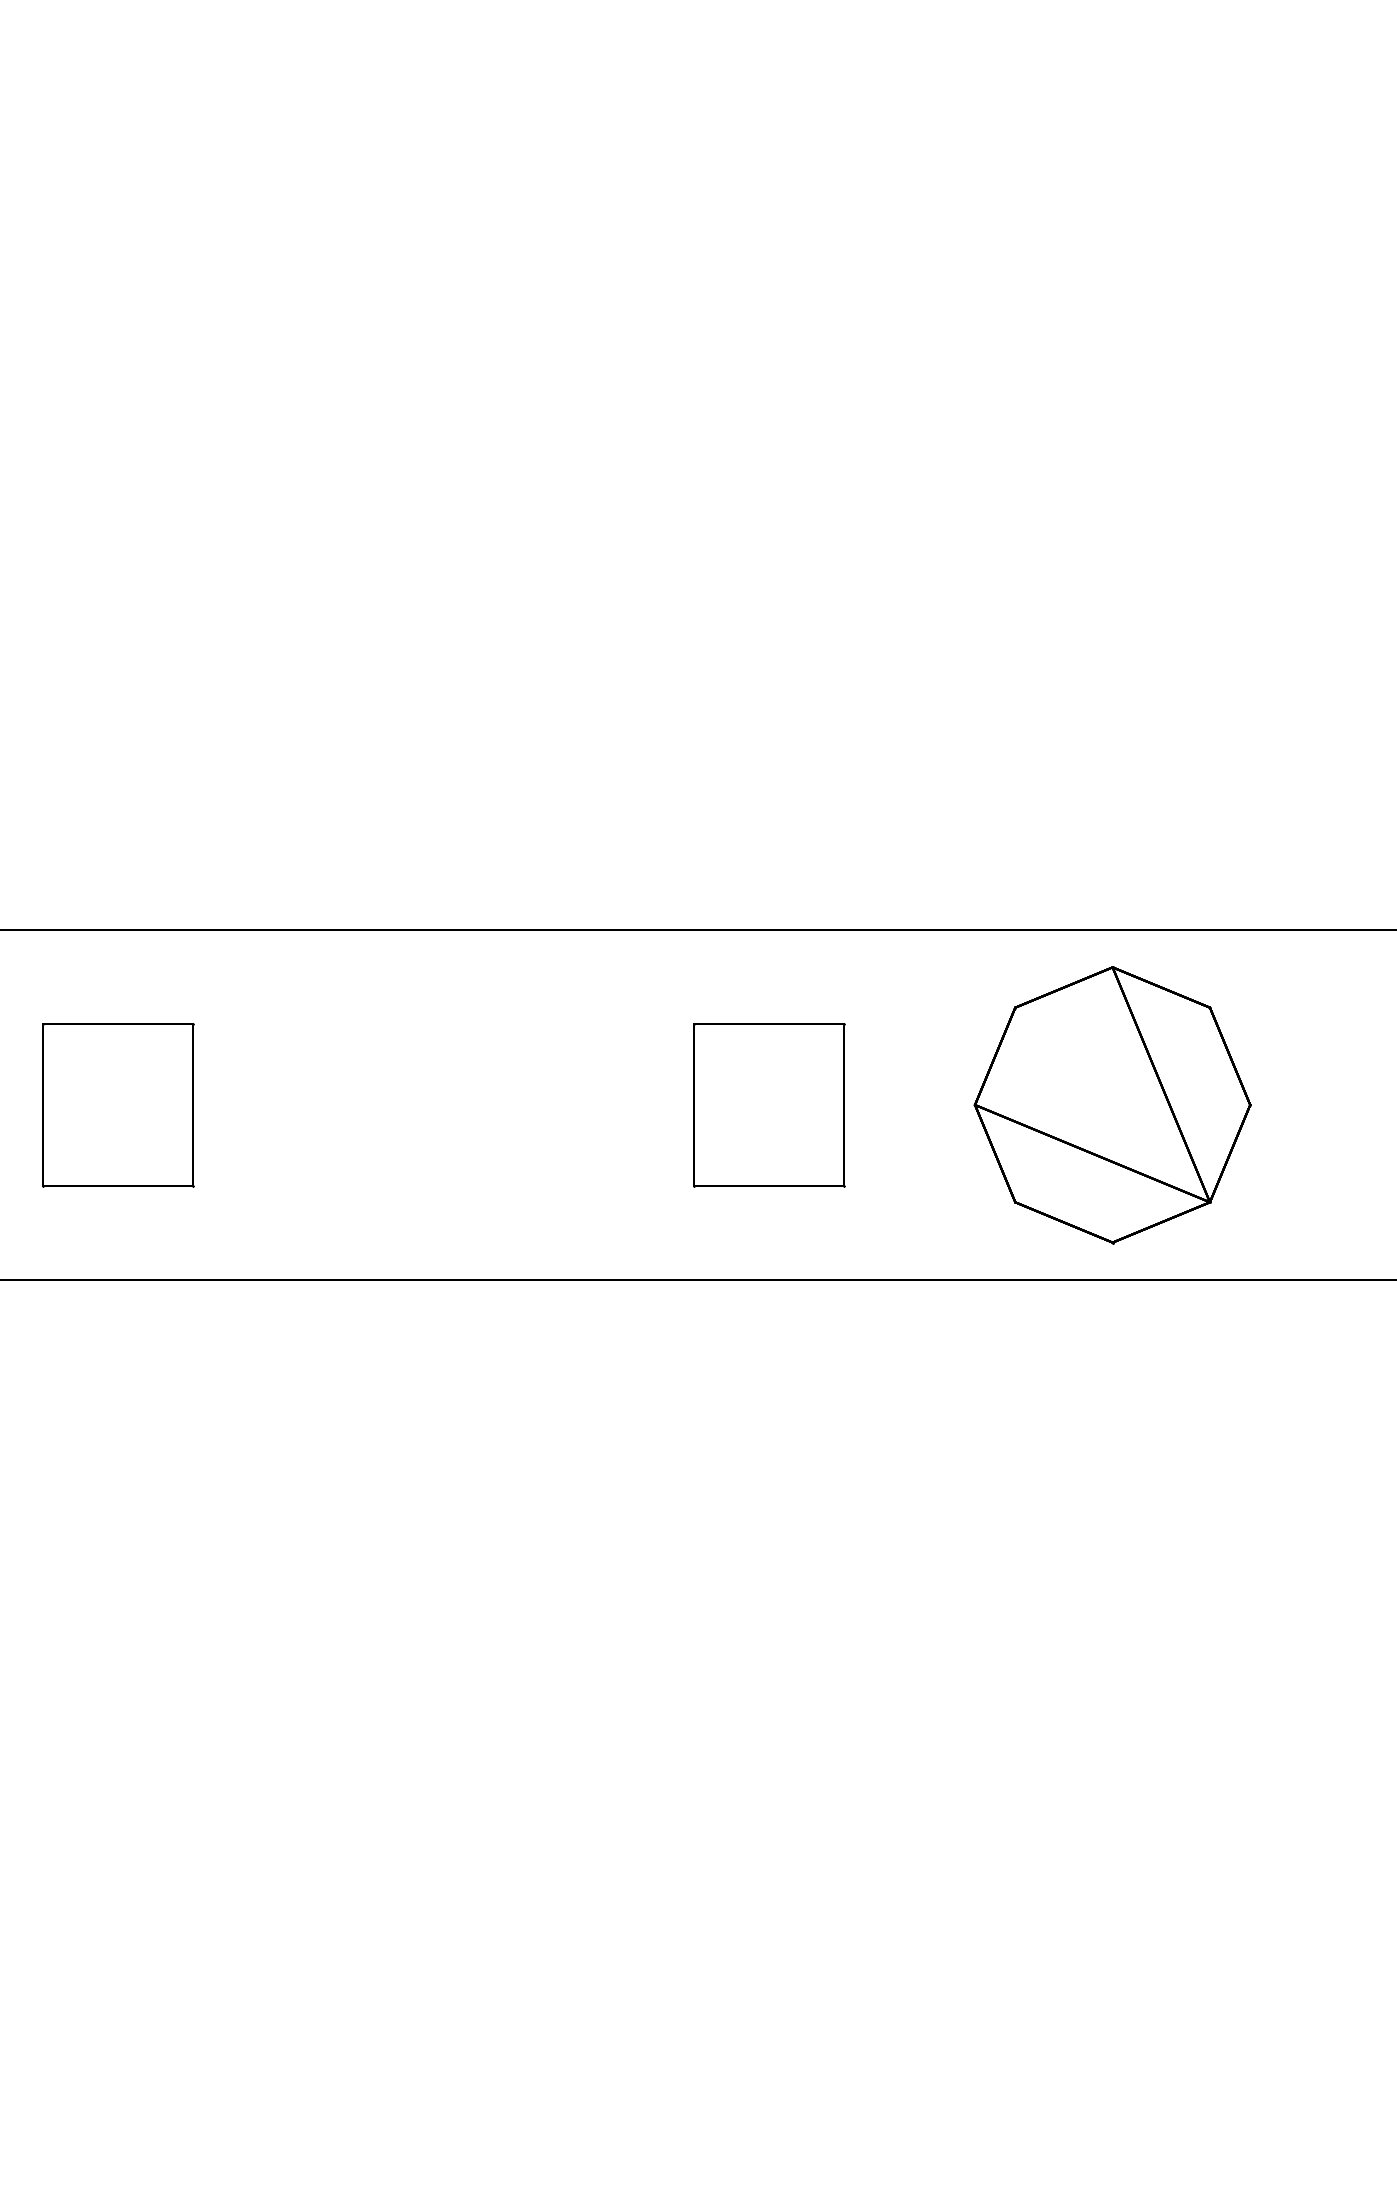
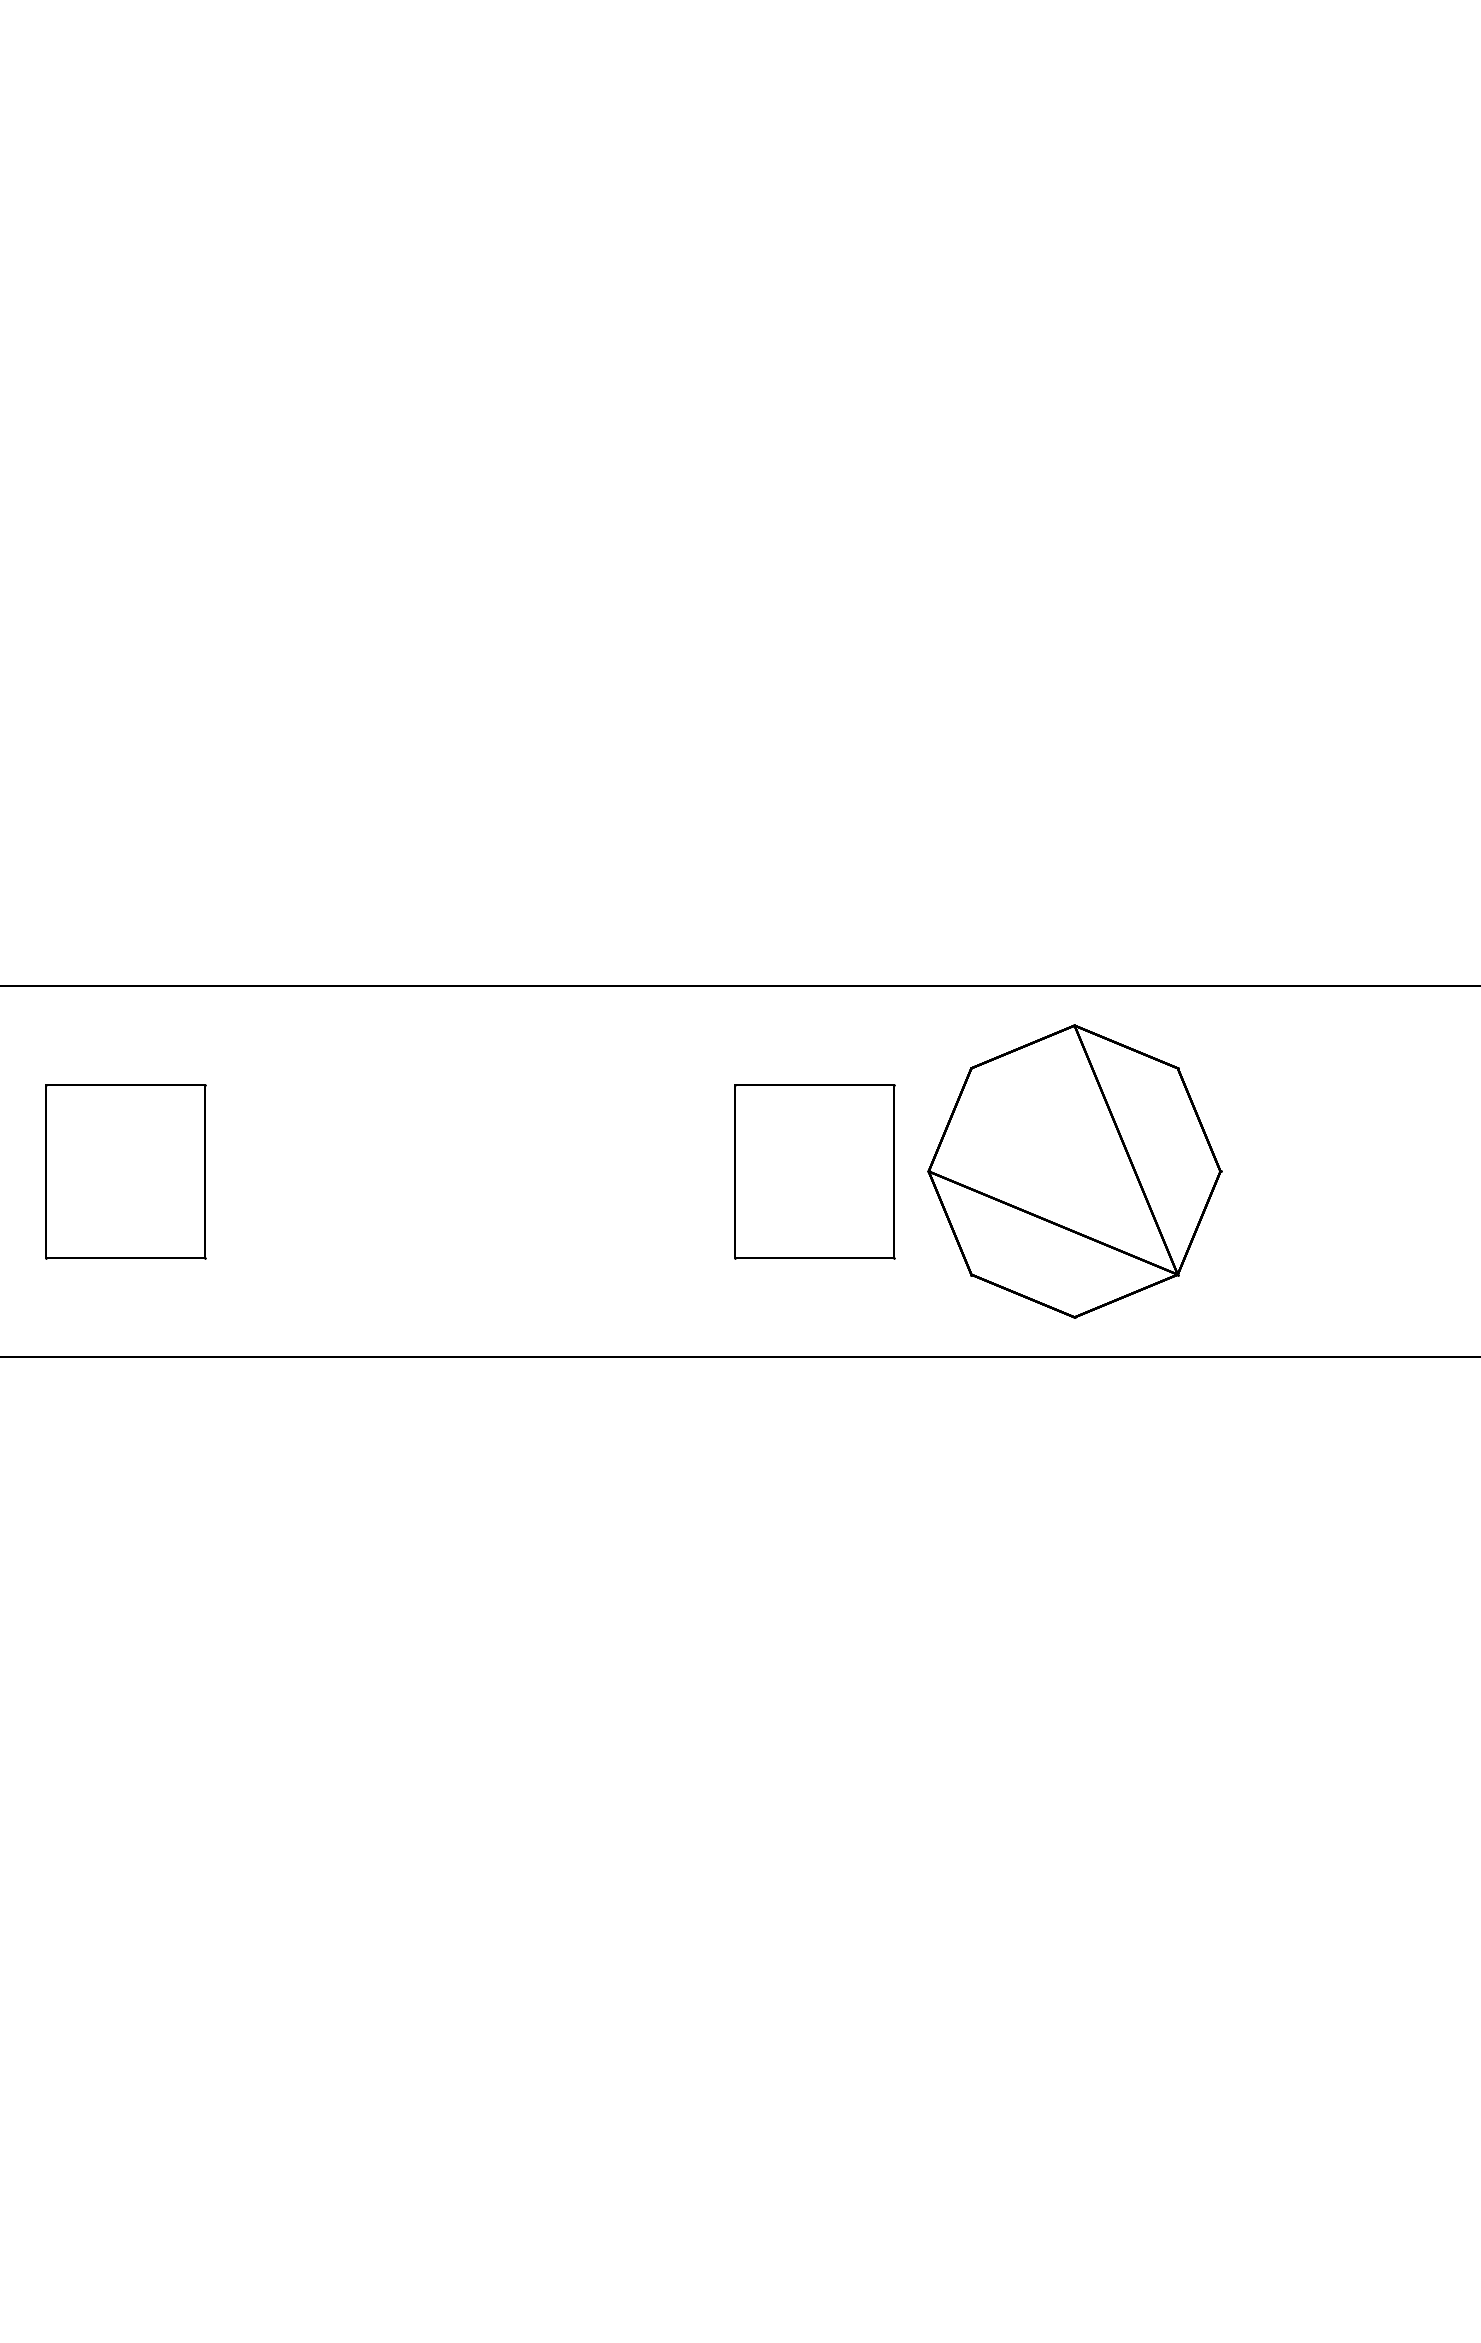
part: (1112, 1105) -> (1074, 1172), moved

